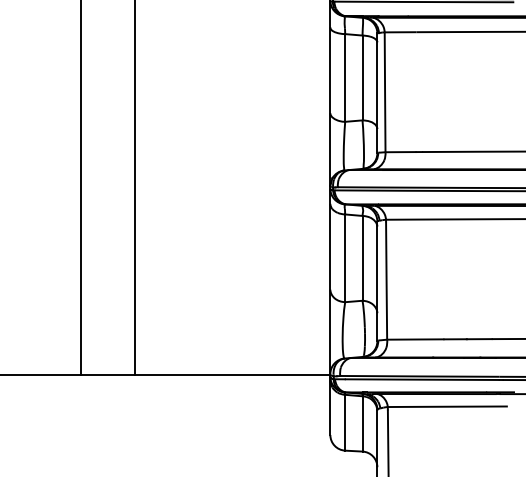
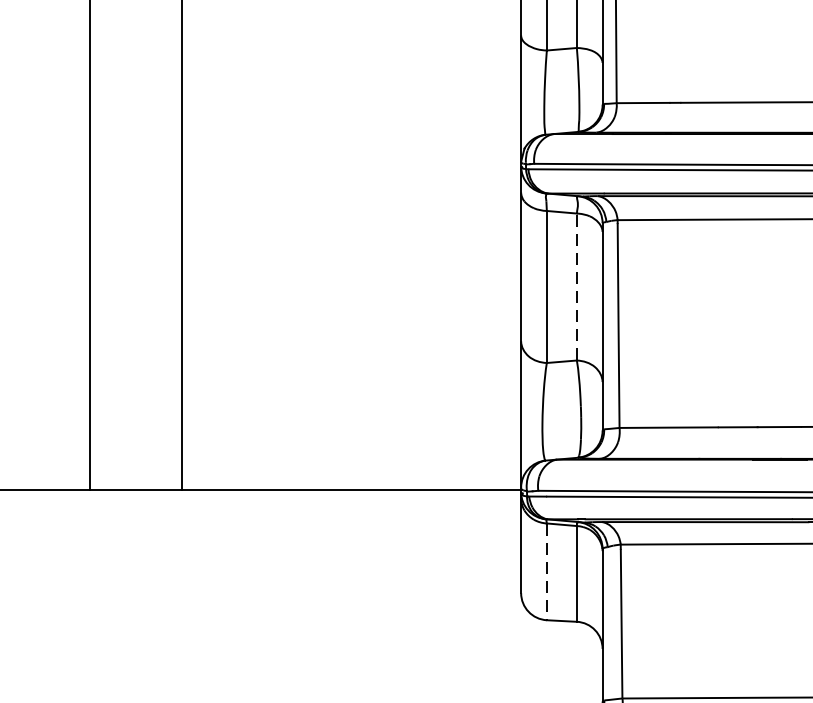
line: (362, 257) -> (576, 285), solid -> dashed
line: (345, 422) -> (547, 571), solid -> dashed

